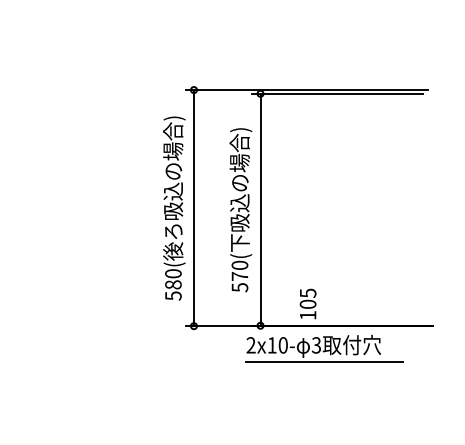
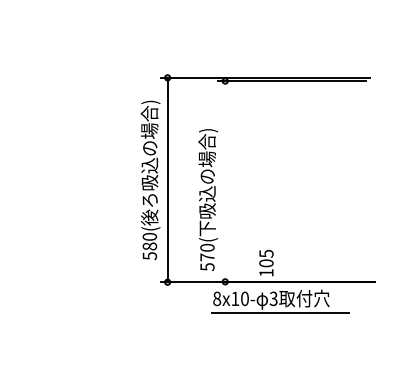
line: (260, 209) -> (225, 181), removed
text: (240, 210) -> (207, 200), moved
text: (250, 345) -> (216, 298), 2x10- -> 8x10-

